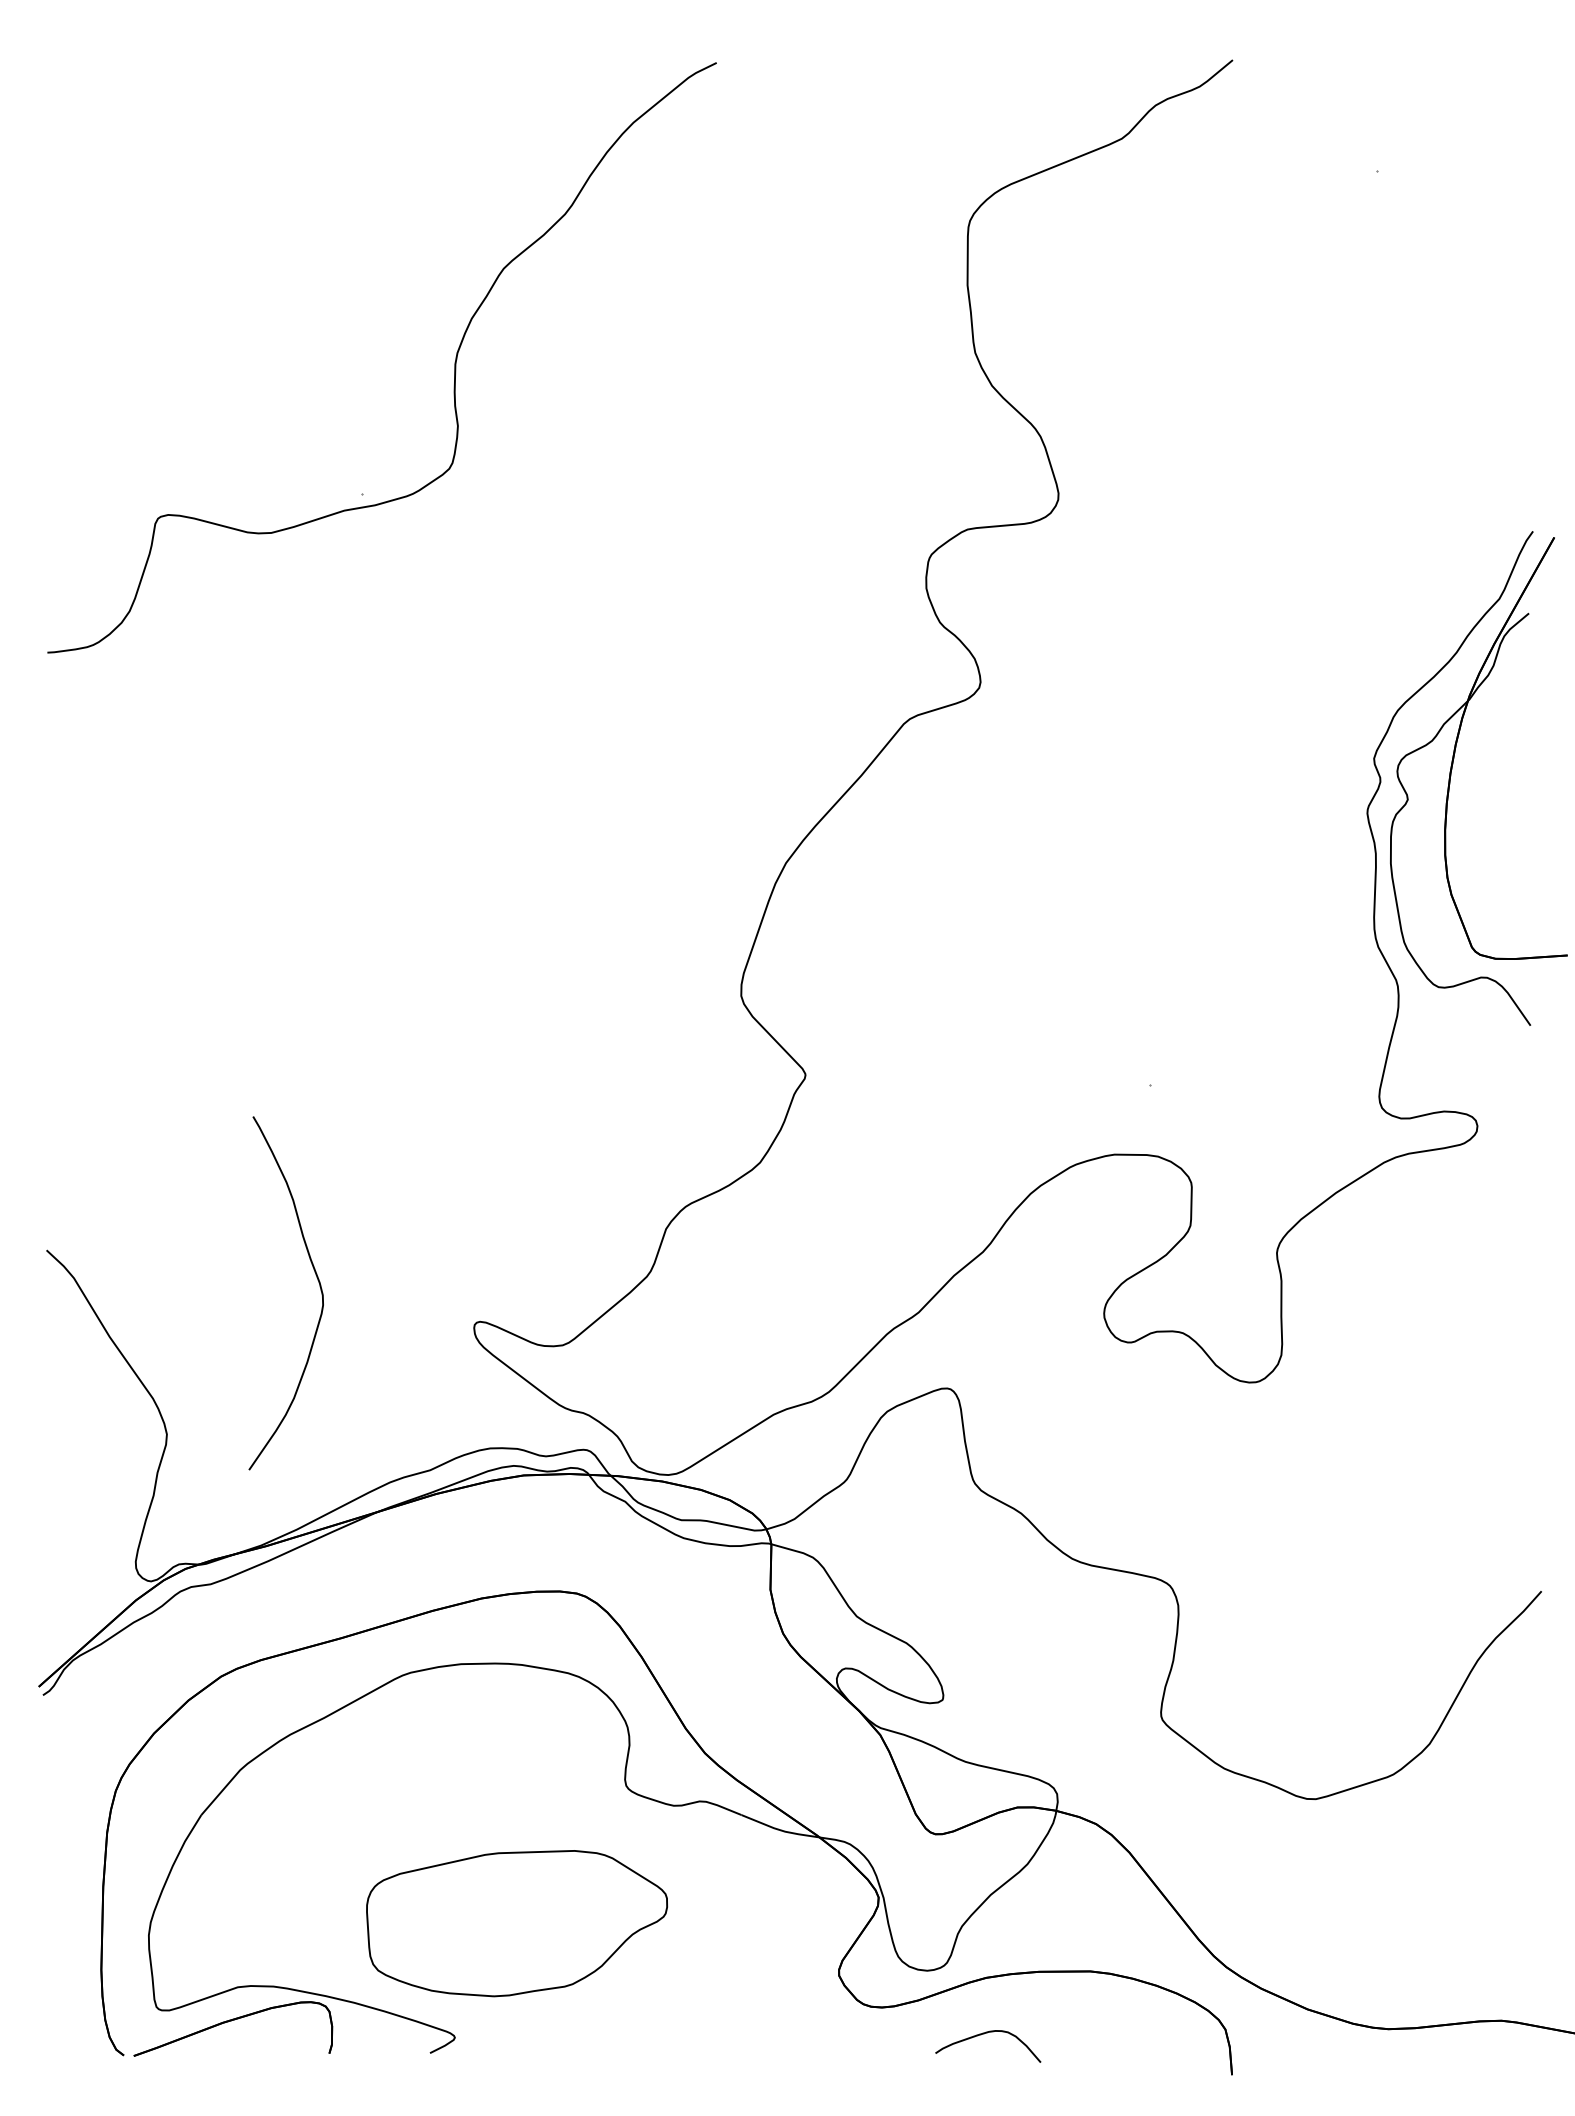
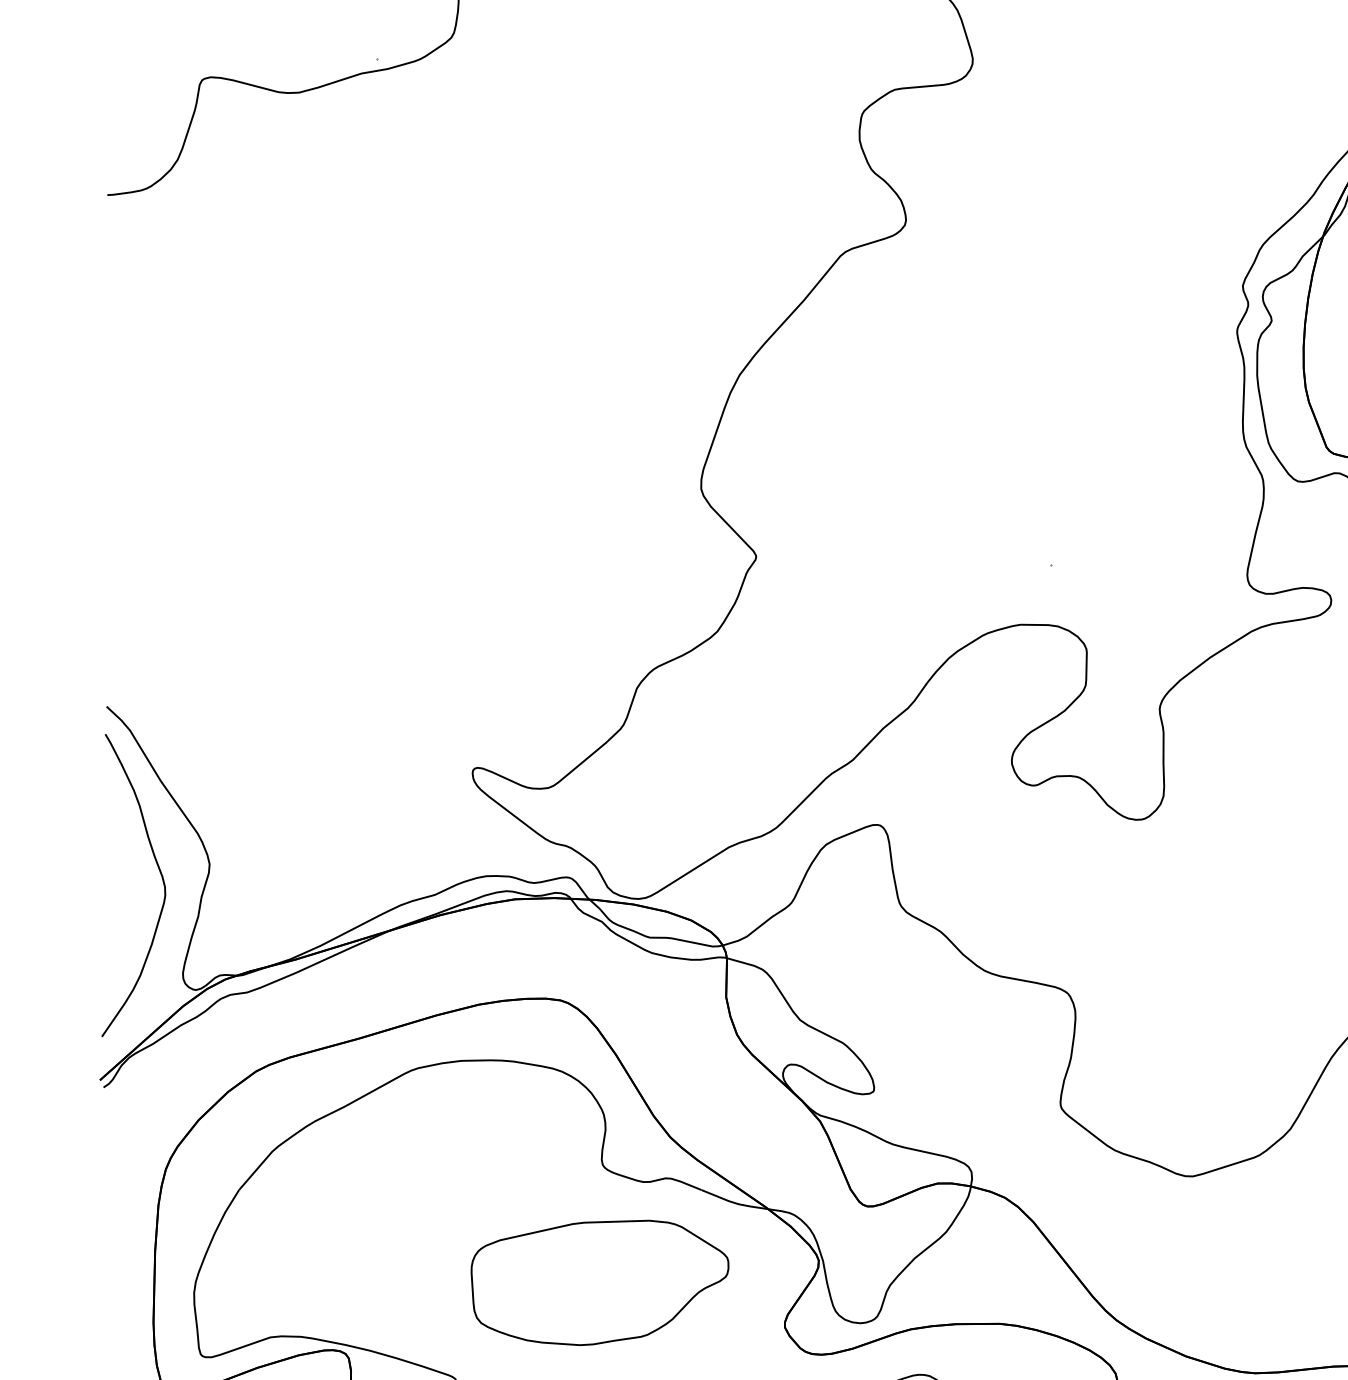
curve: (317, 1280) -> (160, 874), moved
part: (516, 1923) -> (599, 1282), moved

